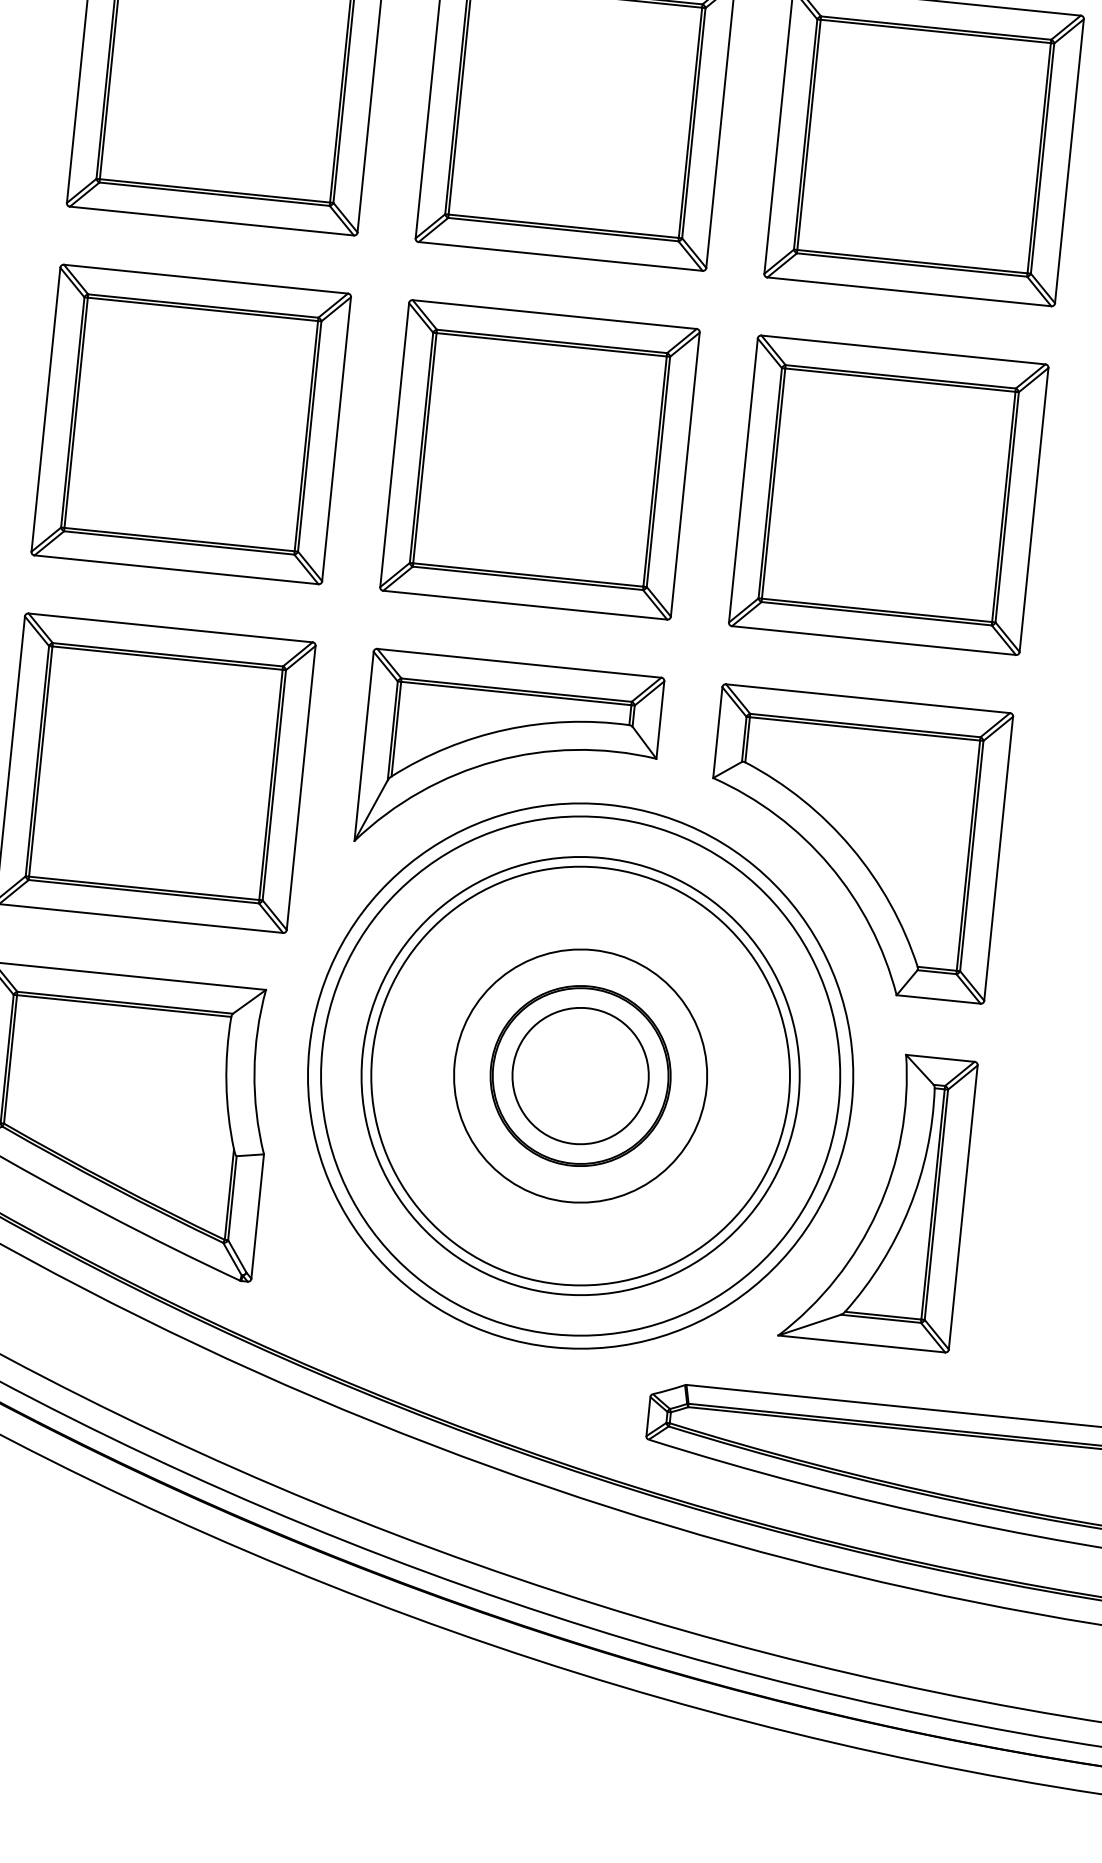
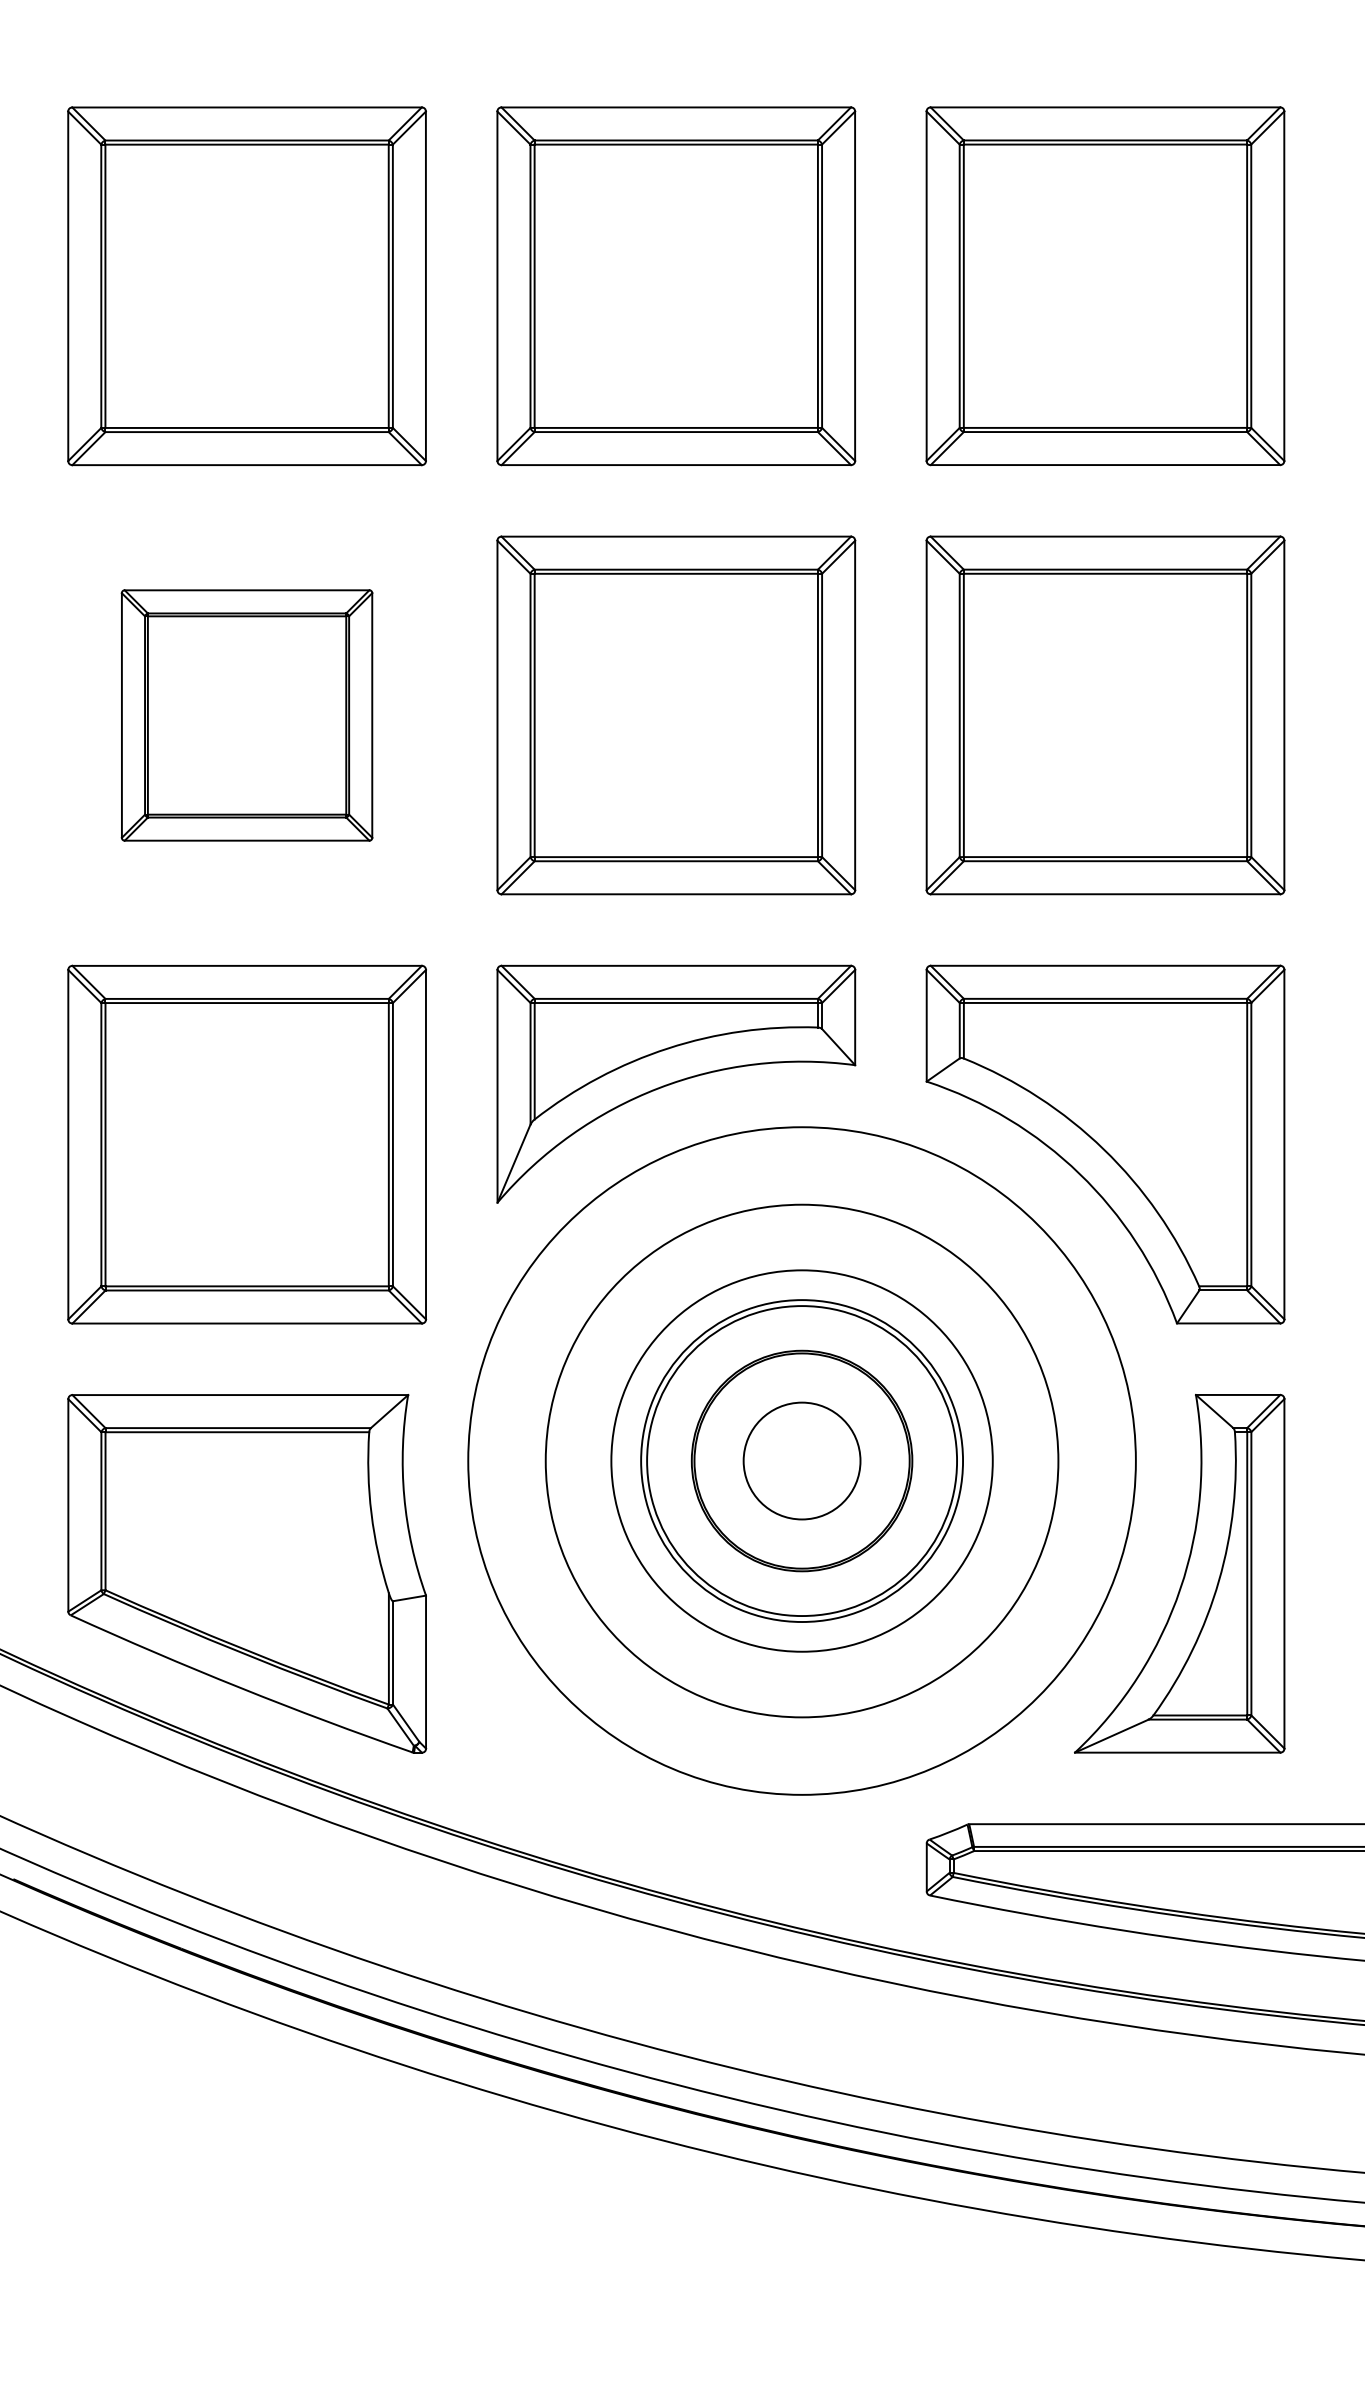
part: (190, 424) -> (246, 715), size x0.7
circle: (580, 1075) -> (801, 1460), size x0.6
circle: (580, 1075) -> (801, 1460), size x0.6
circle: (580, 1075) -> (801, 1460), size x0.7

